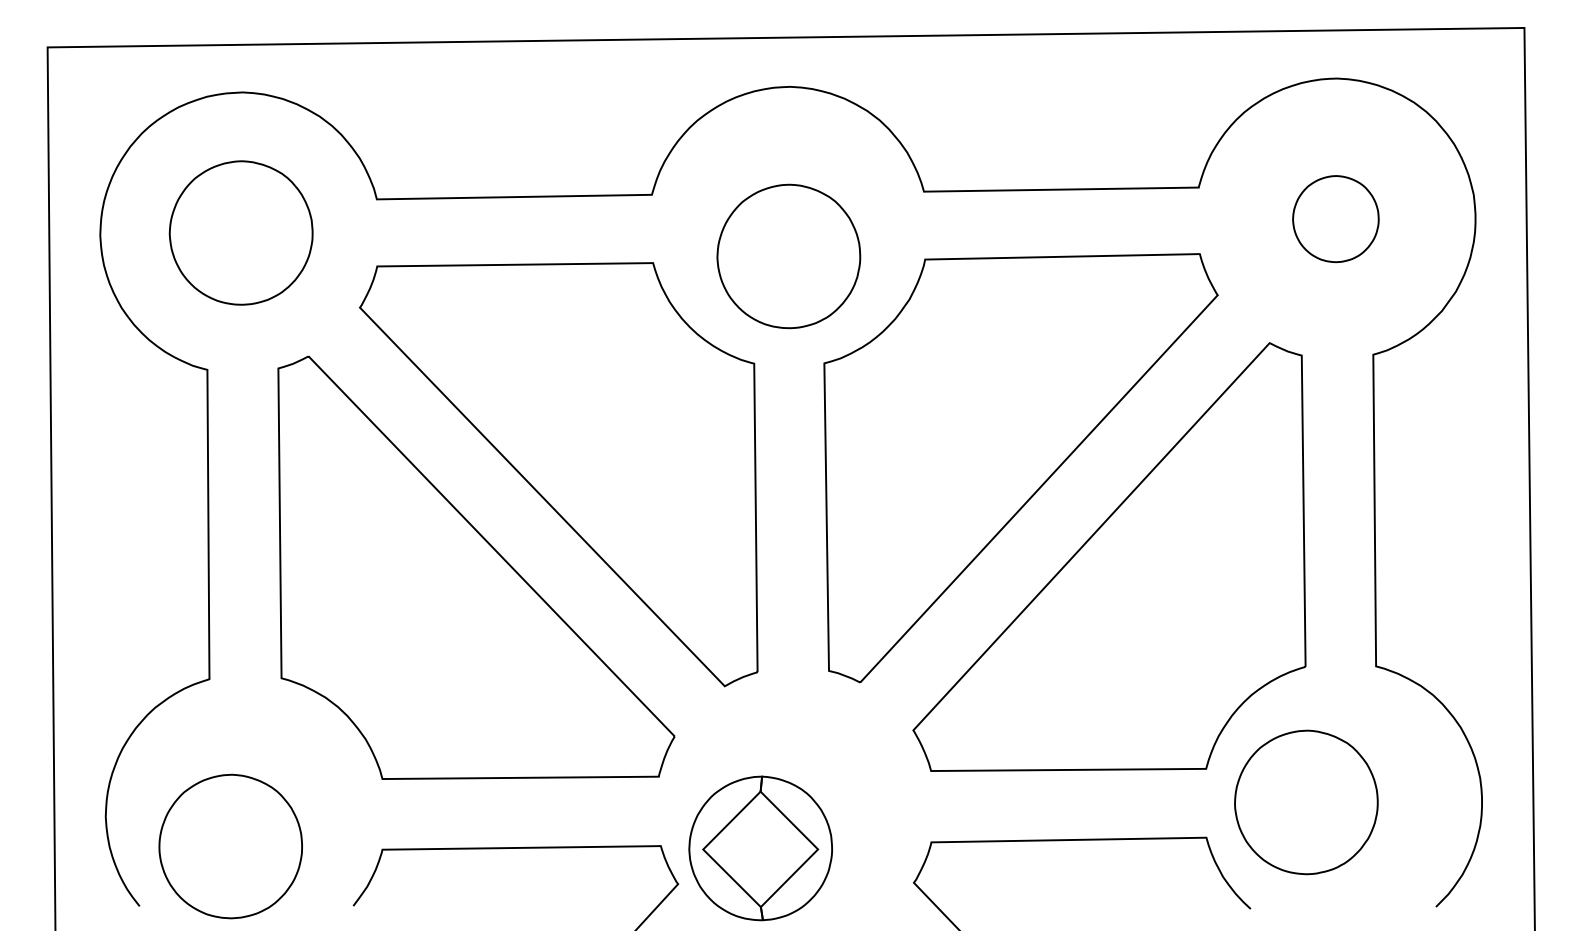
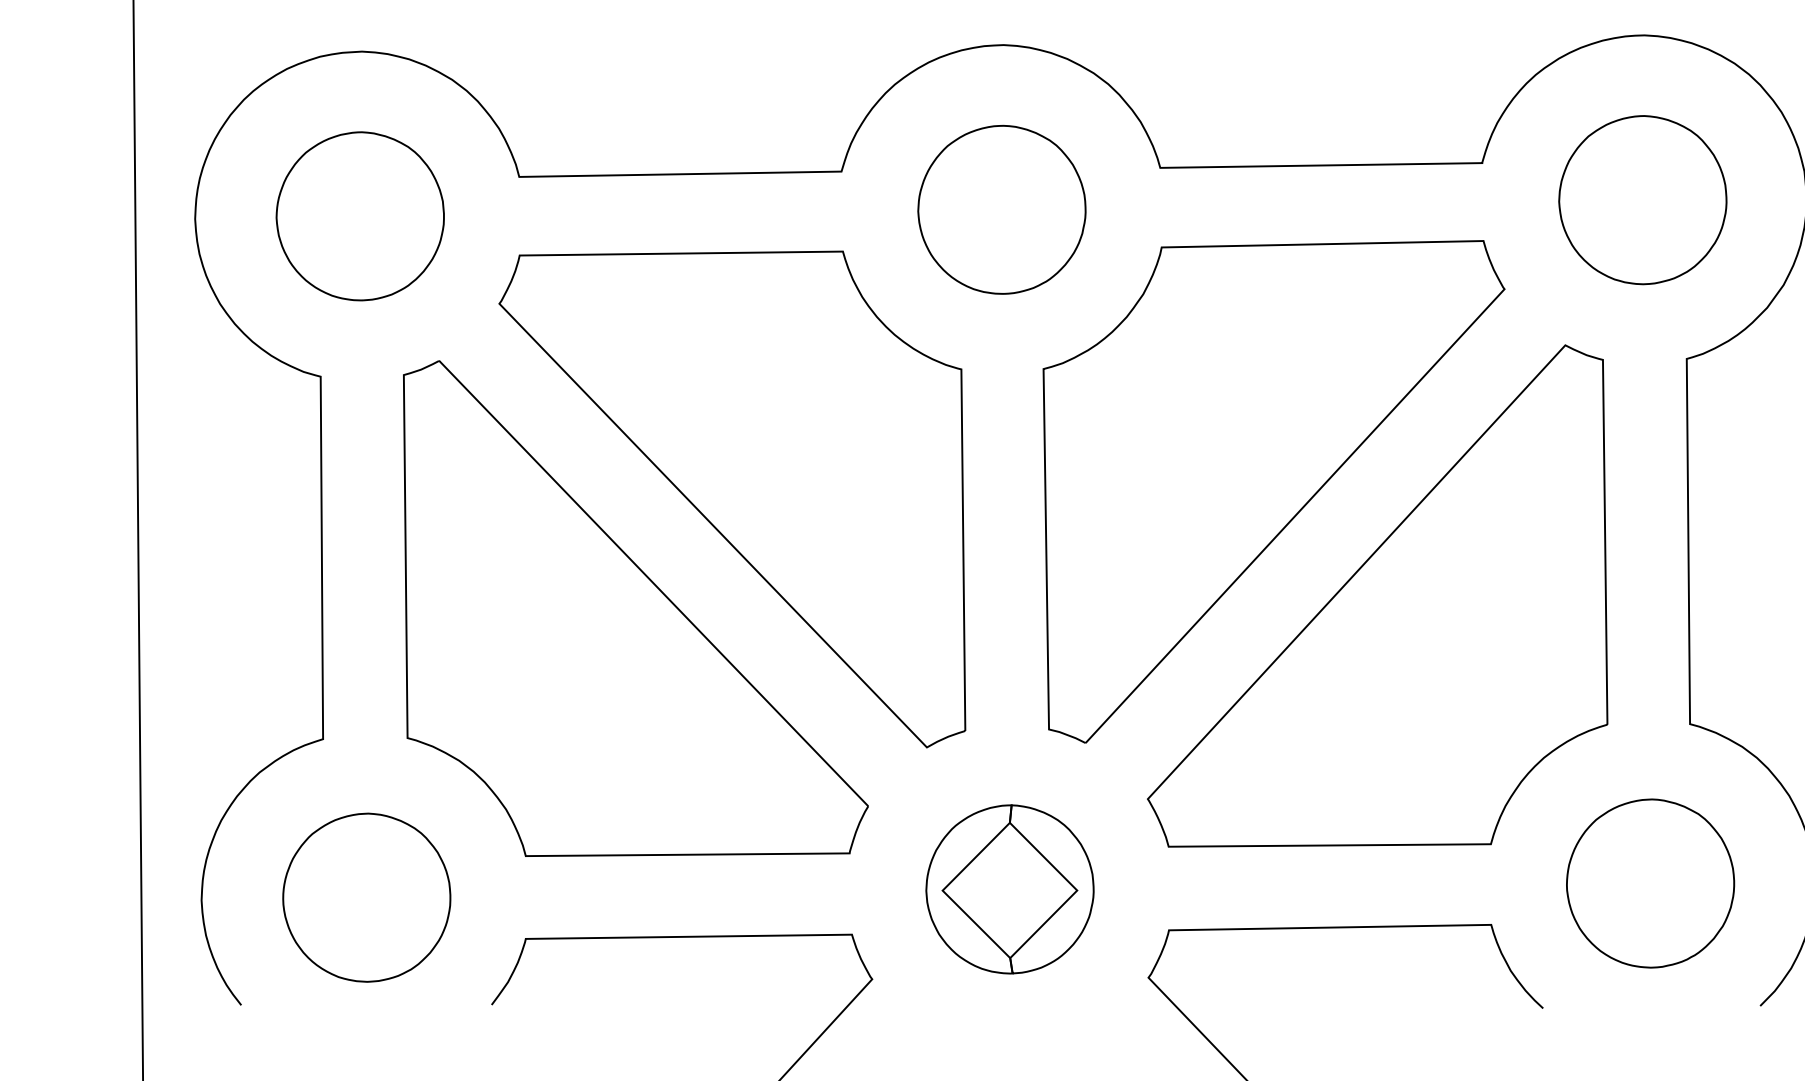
part: (1335, 218) -> (1642, 199), size x1.67
part: (788, 256) -> (1001, 209), moved
part: (1306, 802) -> (1650, 883), moved
part: (230, 846) -> (366, 897), moved
part: (760, 848) -> (1009, 889), moved

